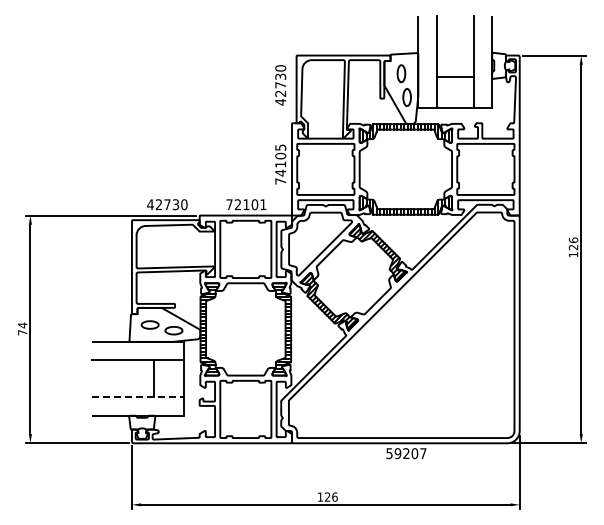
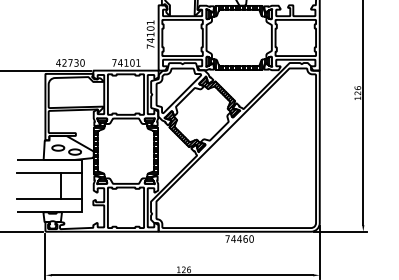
text: (280, 147) -> (150, 22), 74105 -> 74101
text: (237, 204) -> (120, 62), 72101 -> 74101
line: (138, 397) -> (50, 199), dashed -> solid
text: (406, 453) -> (239, 238), 59207 -> 74460

